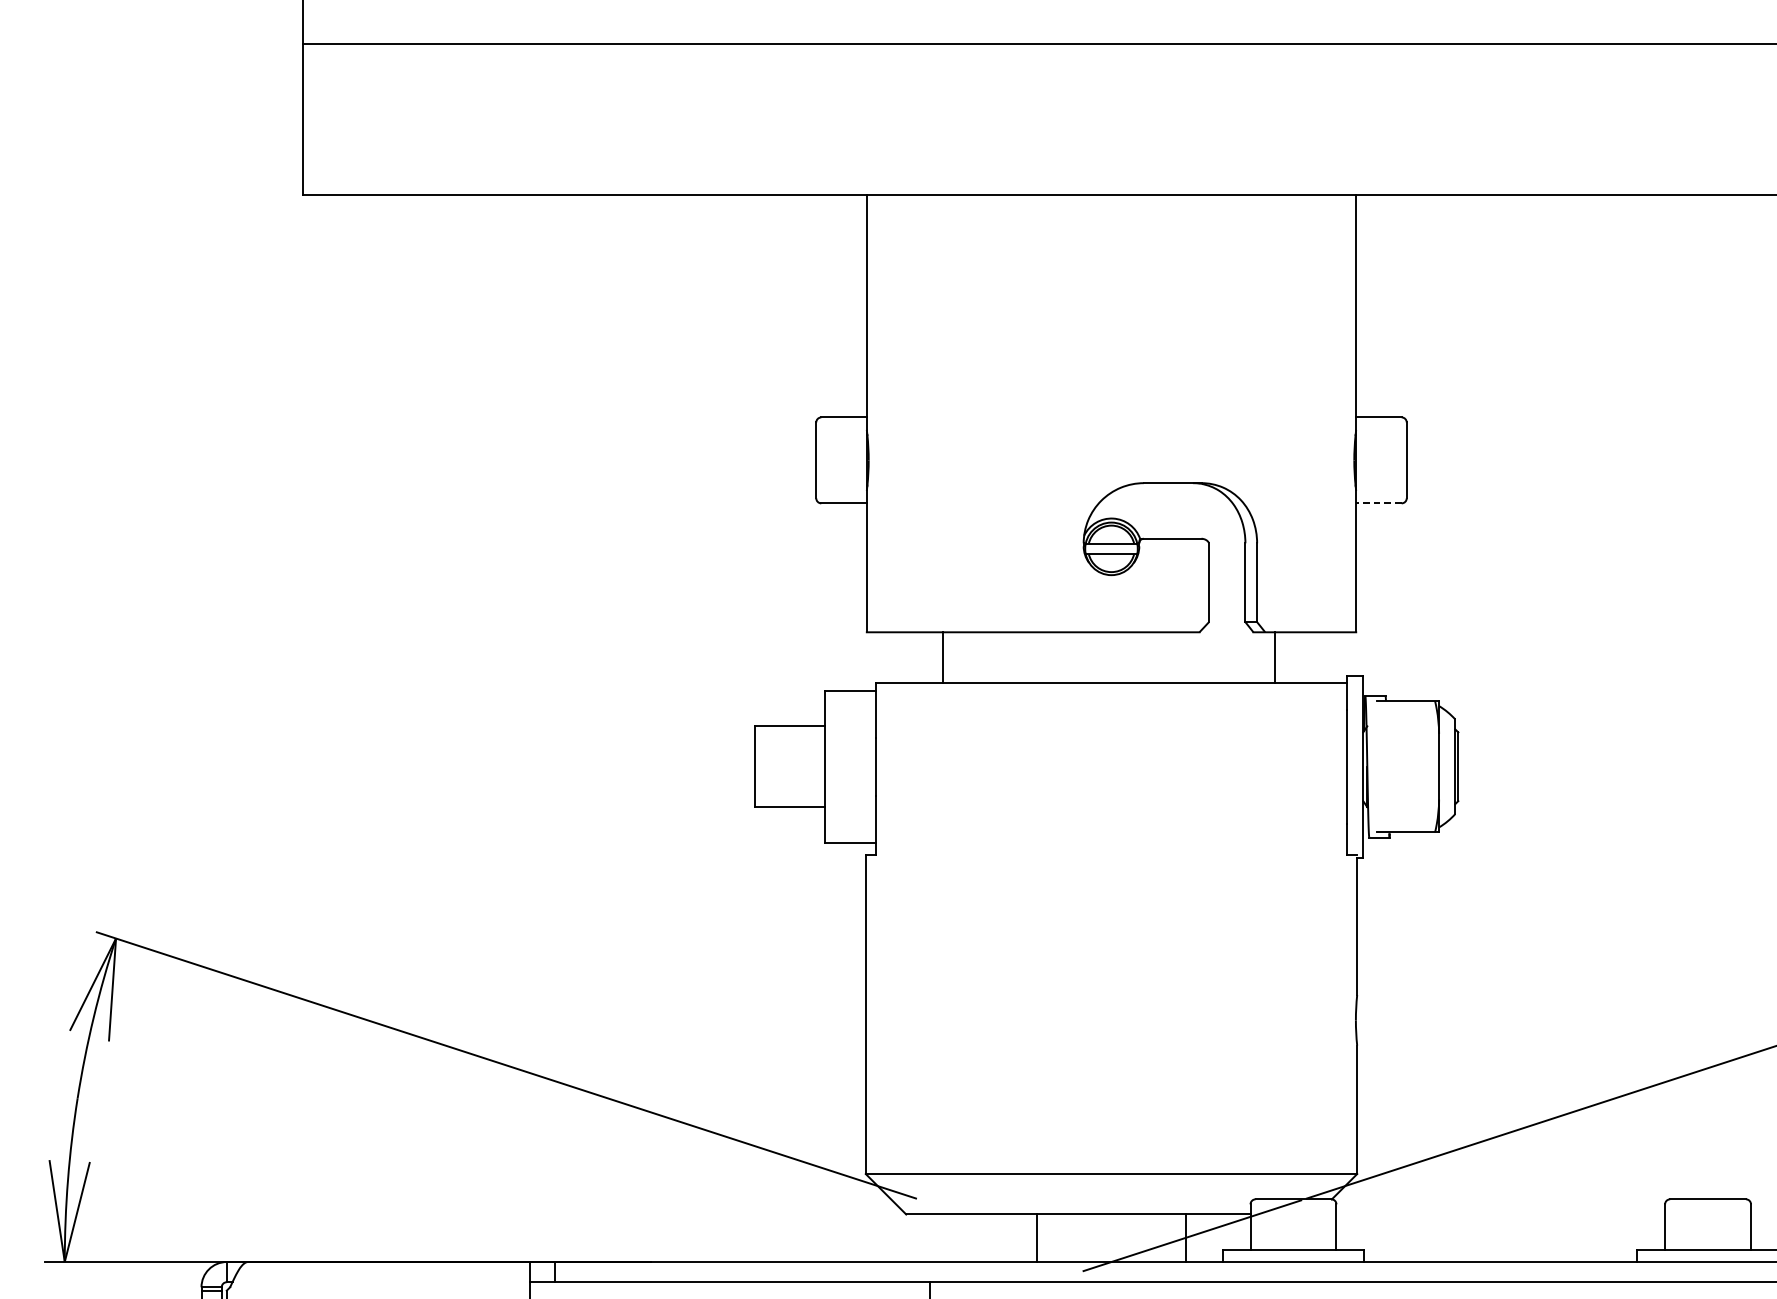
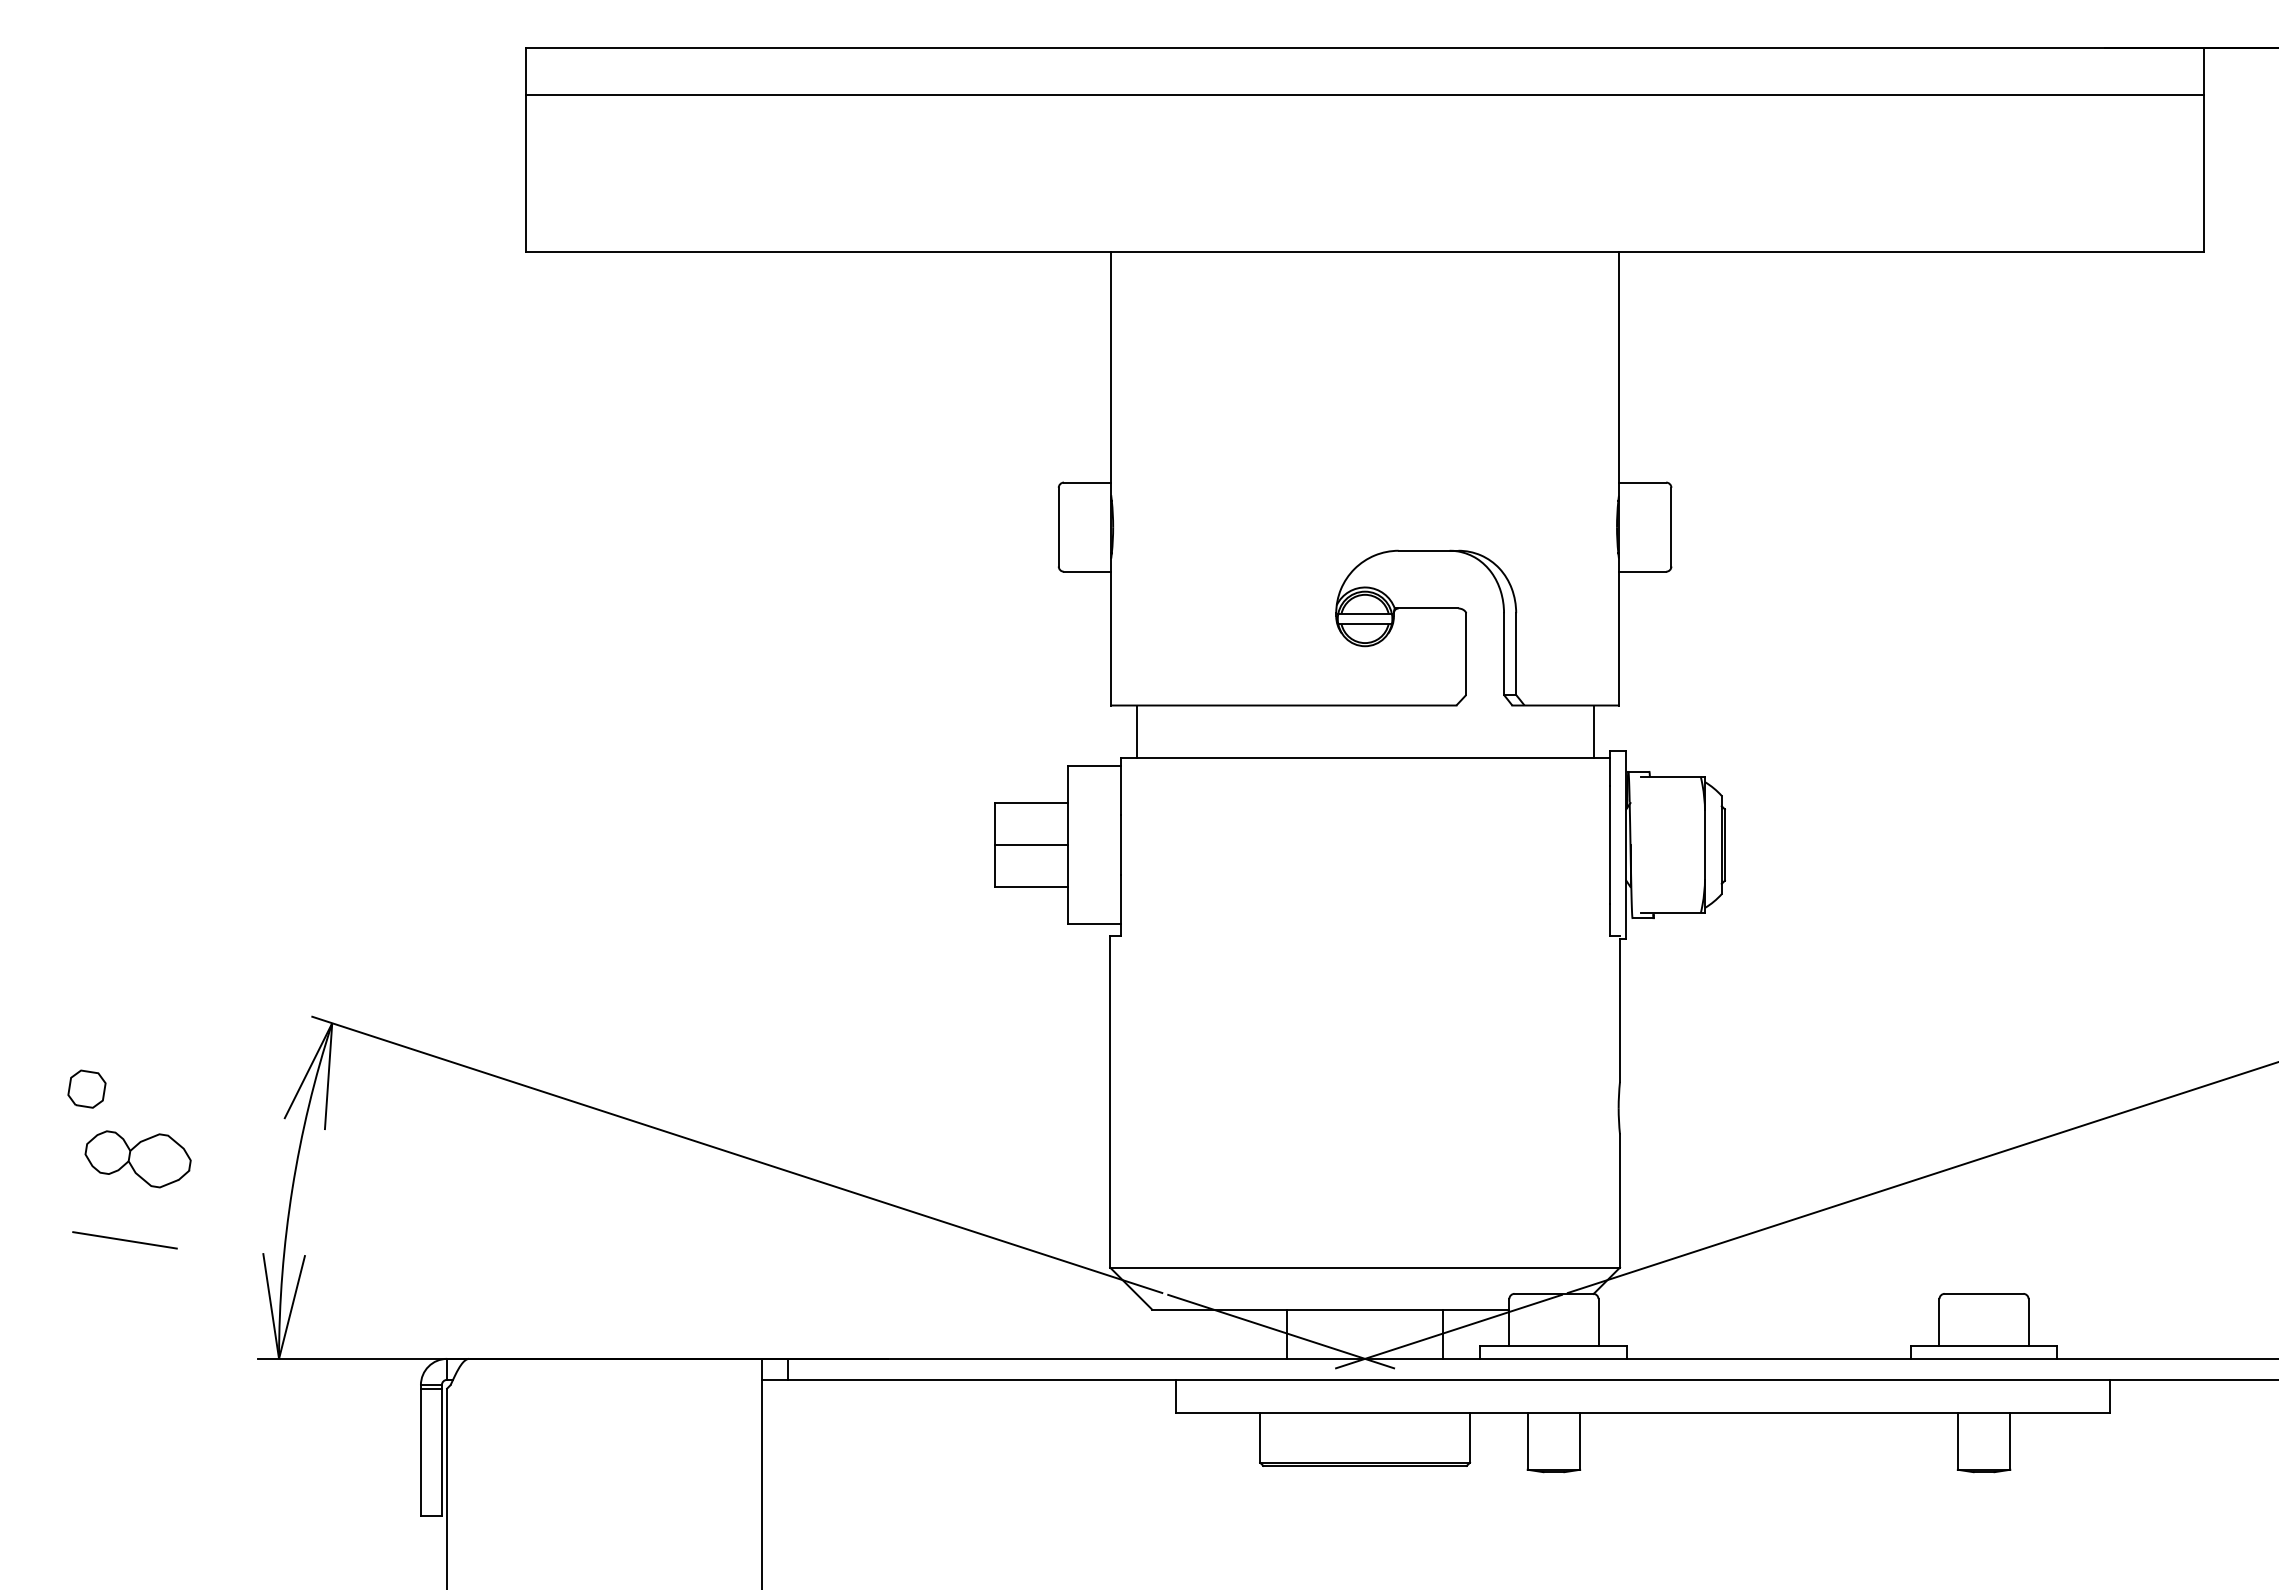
line: (1378, 503) -> (1642, 571), dashed -> solid
line: (943, 657) -> (1136, 731), moved
line: (1274, 657) -> (1593, 731), moved
line: (789, 767) -> (1031, 845), added
line: (1030, 1235) -> (1281, 1331), added

